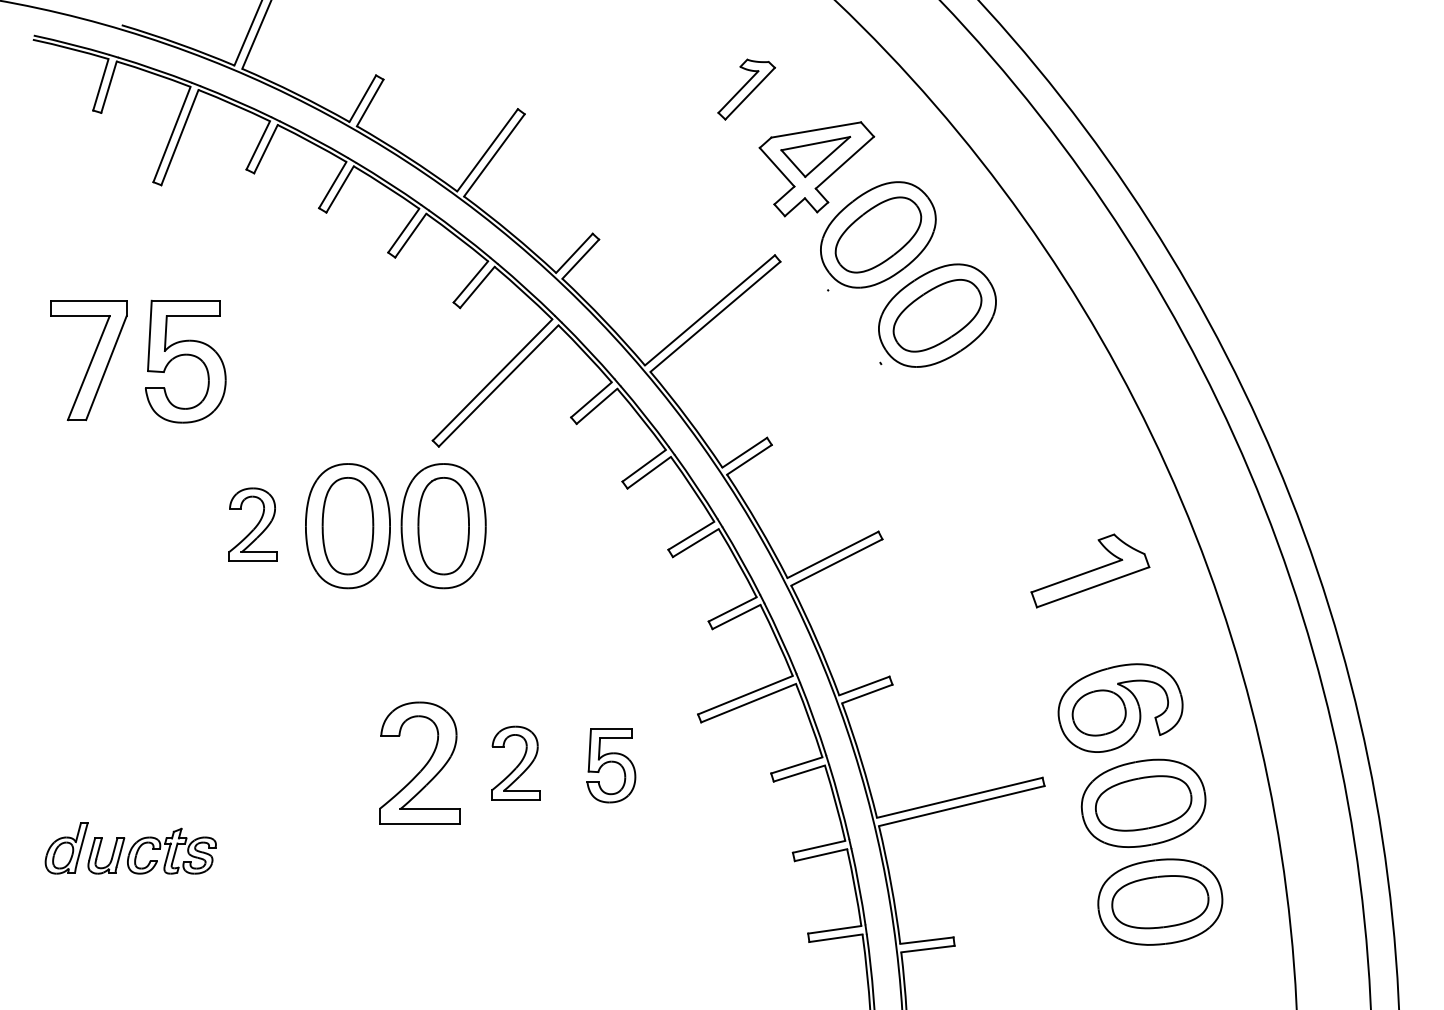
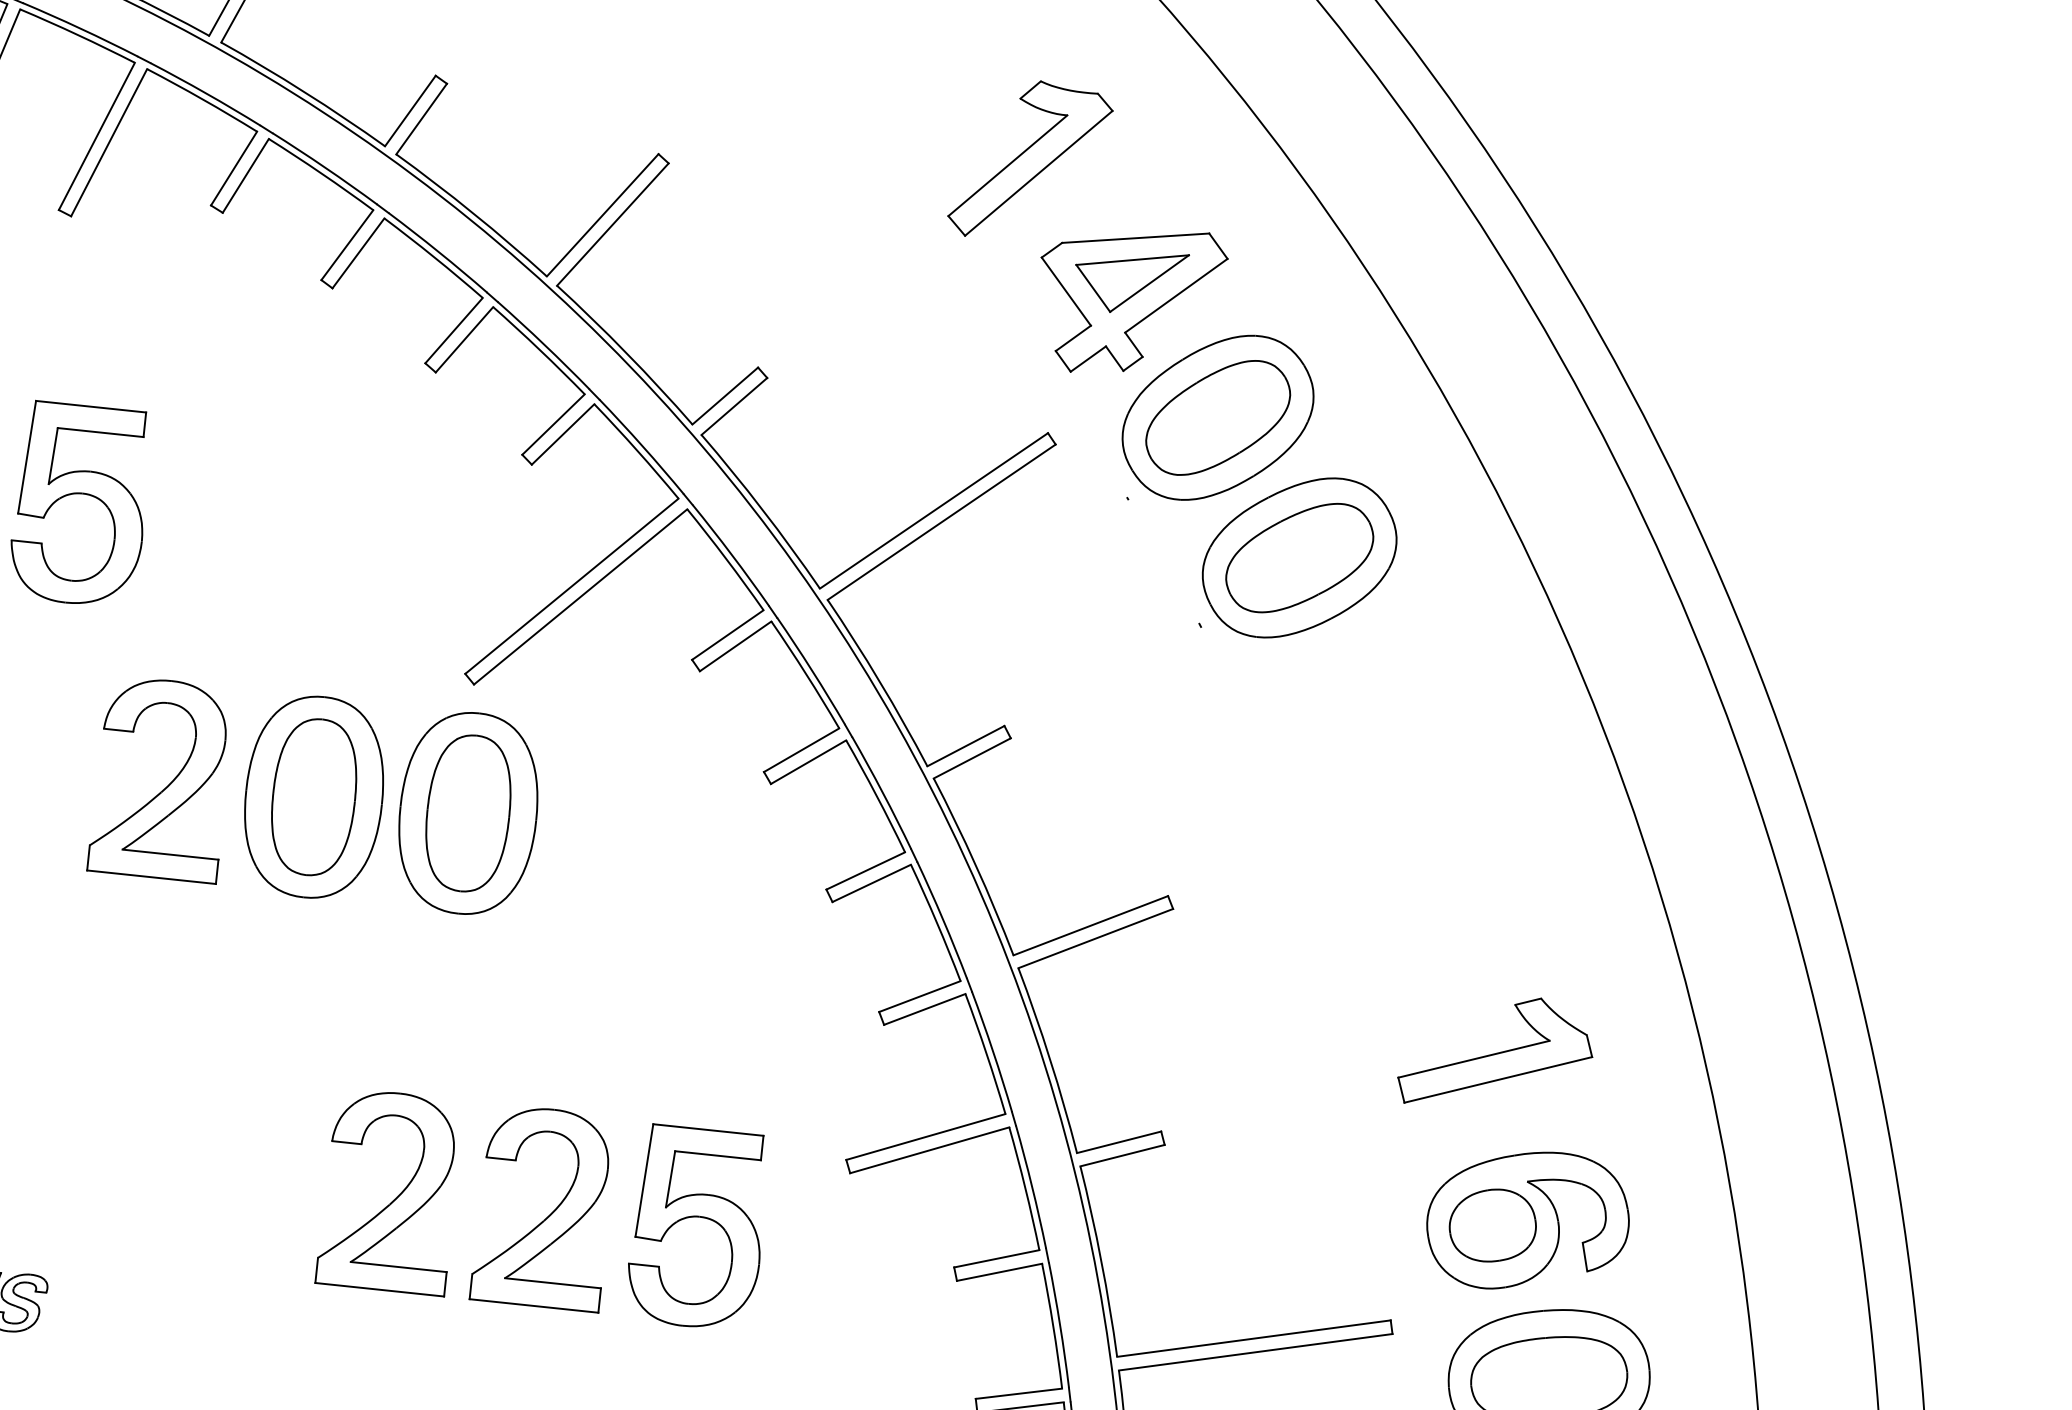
part: (746, 89) -> (1030, 161), size x1.67
part: (252, 524) -> (160, 778), size x1.67
part: (1090, 570) -> (1496, 1052), moved
part: (515, 762) -> (544, 1206), size x1.67
part: (611, 765) -> (698, 1227), size x1.67

